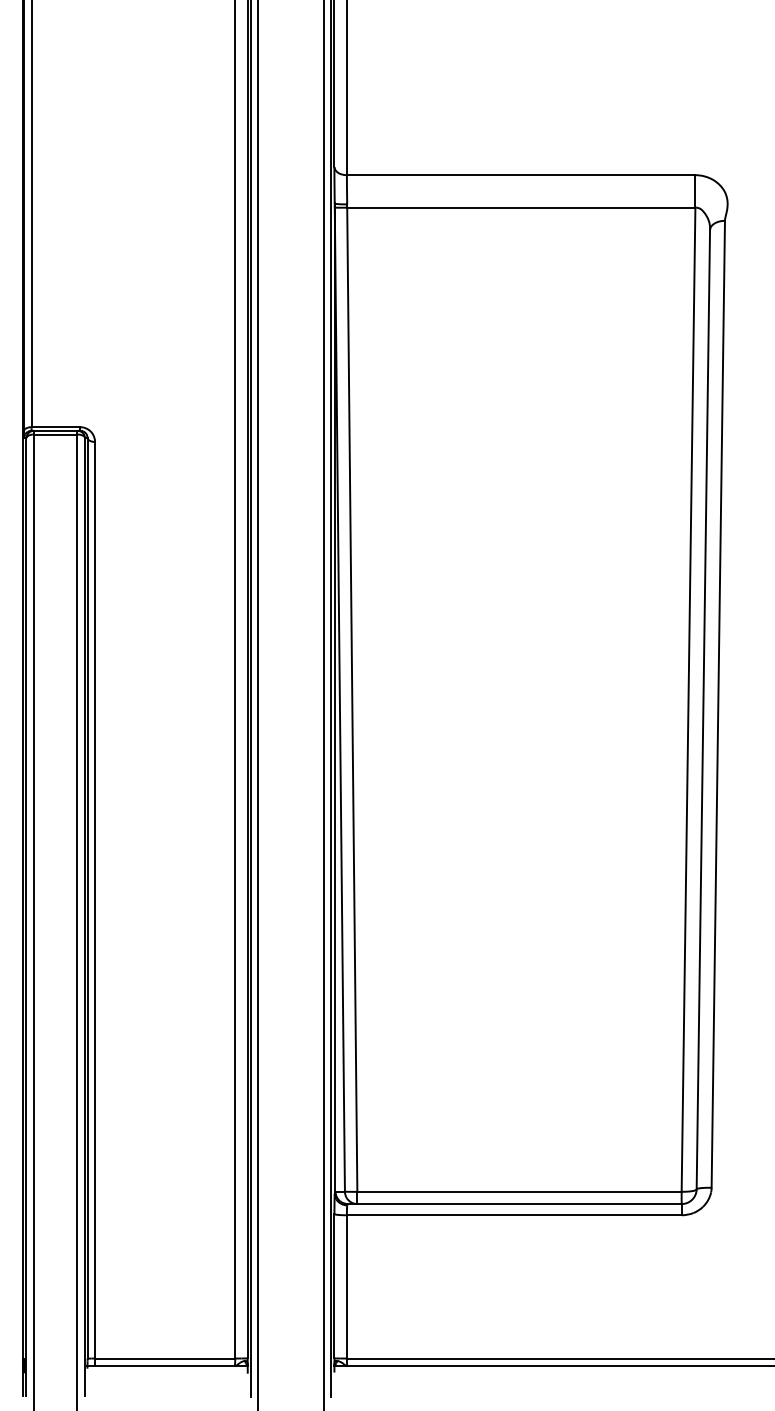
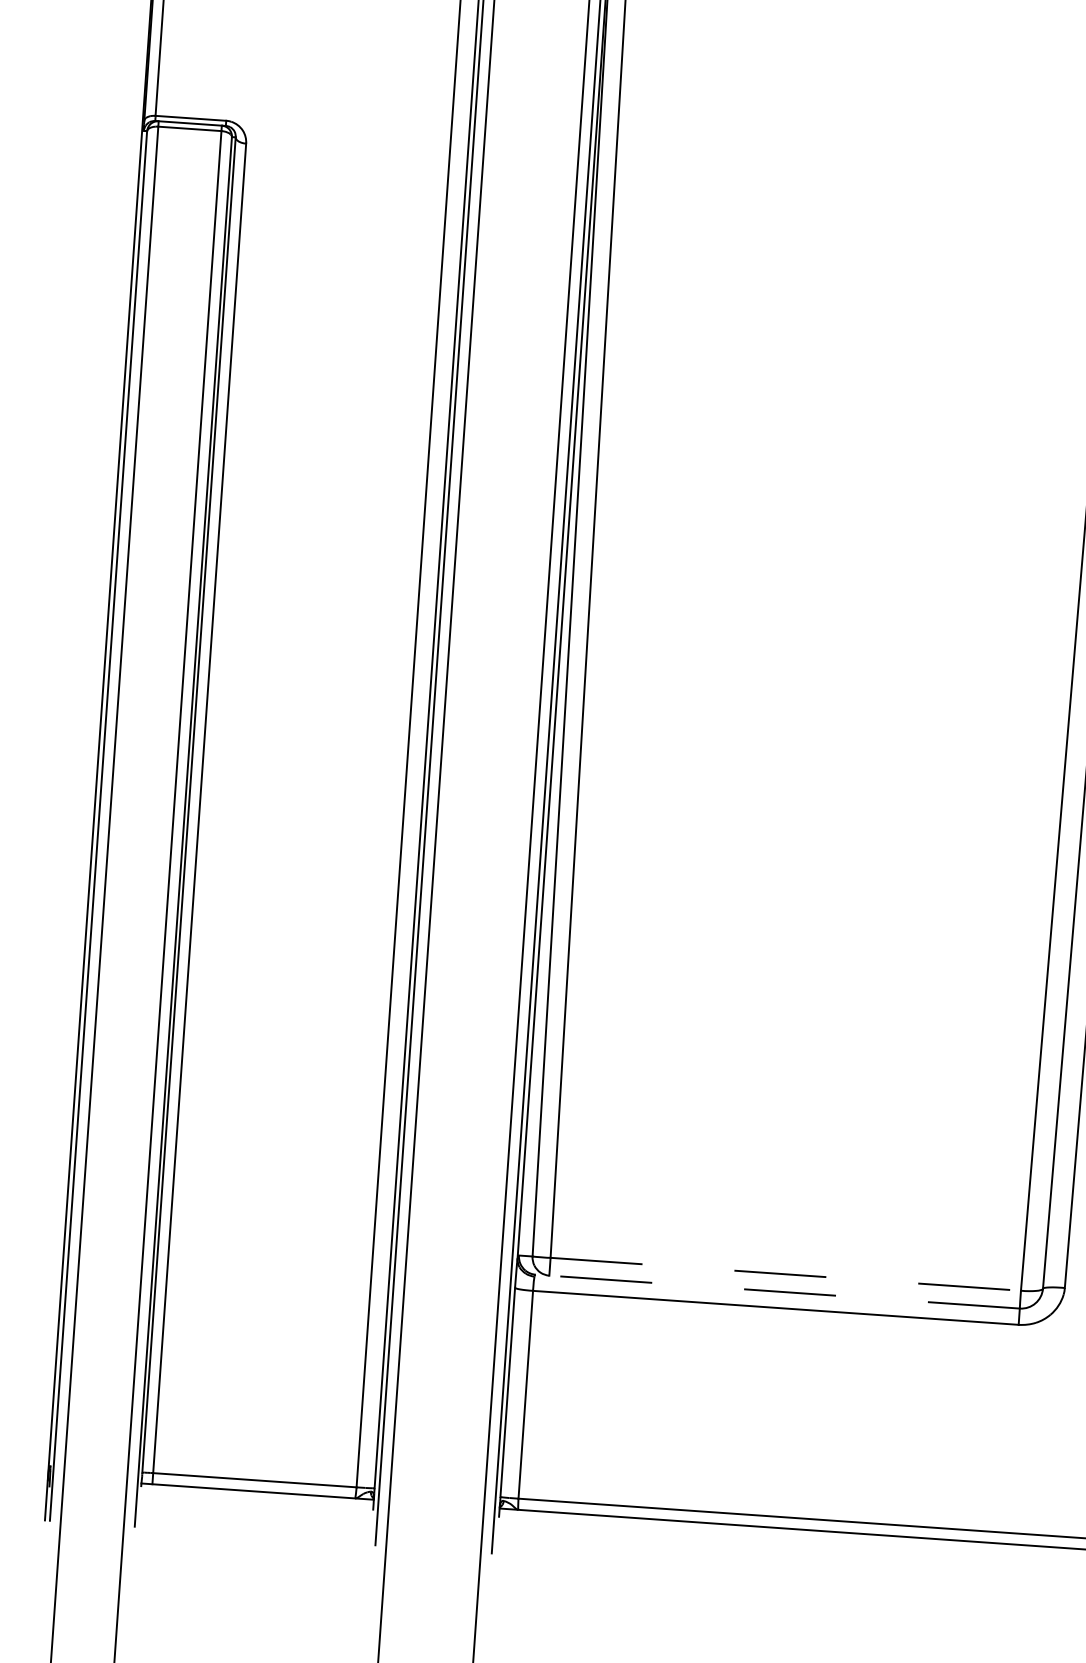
line: (520, 1191) -> (787, 1274), solid -> dashed
line: (514, 1204) -> (777, 1292), solid -> dashed

